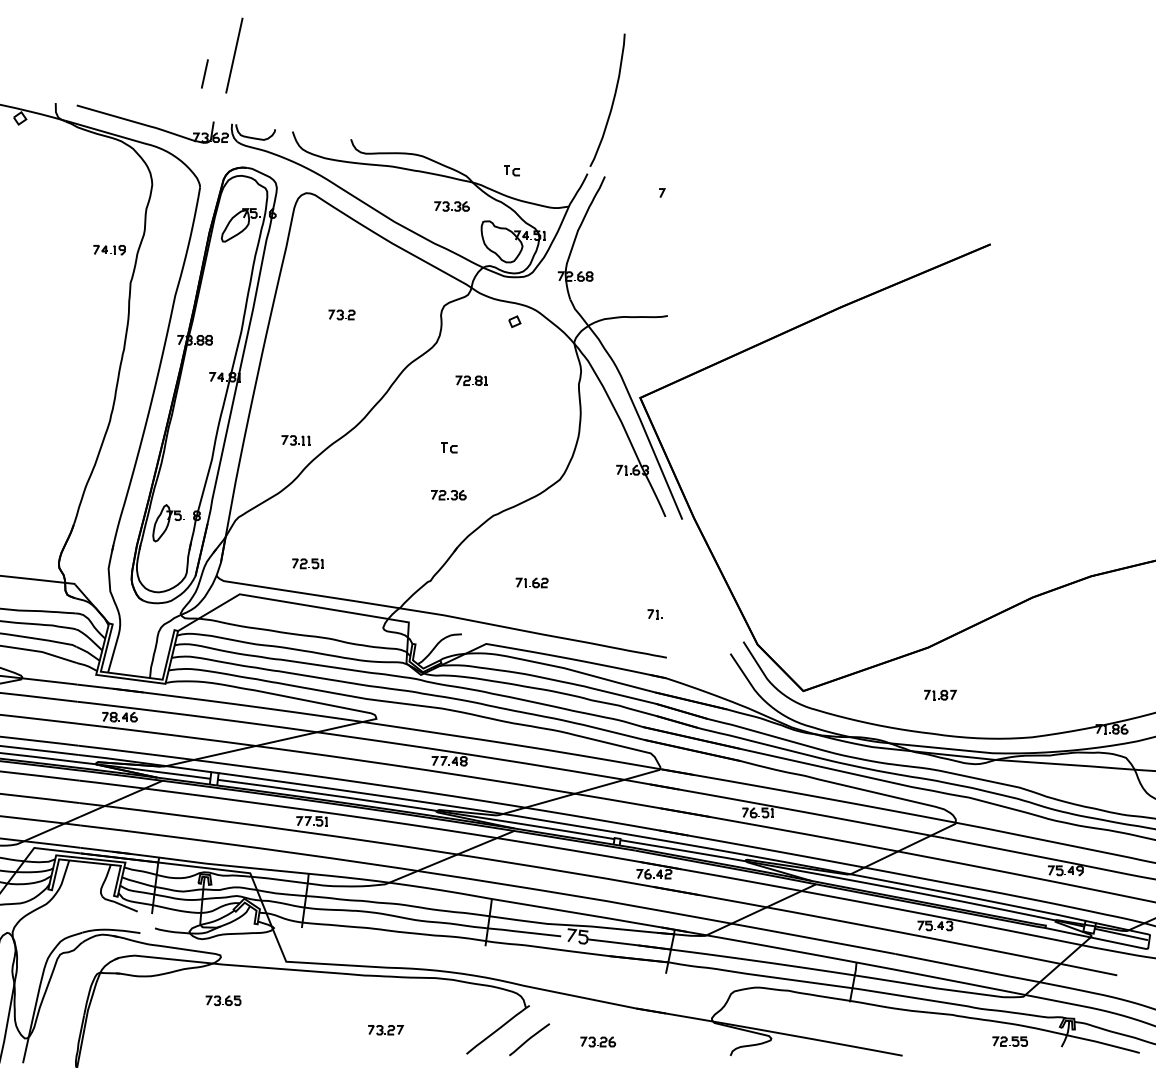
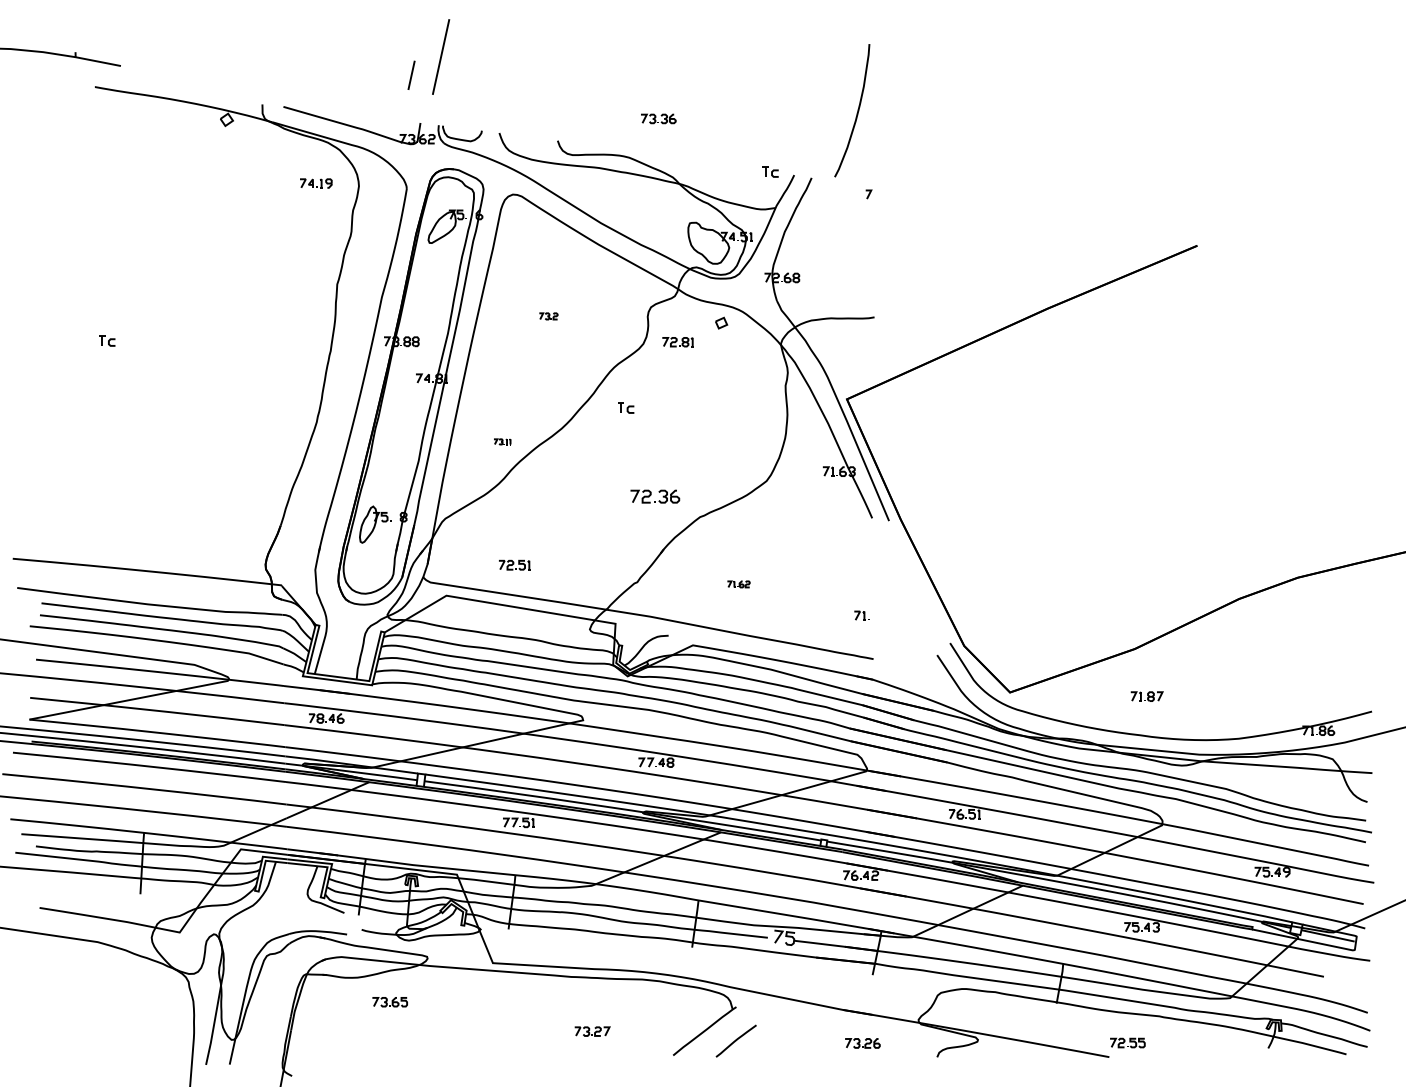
curve: (612, 100) -> (857, 110), moved
part: (511, 170) -> (770, 171), moved
part: (451, 206) -> (658, 118), moved
part: (109, 250) -> (316, 183), moved
part: (341, 315) -> (548, 316), size x0.7
part: (470, 381) -> (677, 342), moved
part: (295, 440) -> (502, 441), size x0.6
part: (449, 447) -> (626, 407), moved
part: (448, 495) -> (655, 496), size x1.4
part: (531, 583) -> (738, 584), size x0.7
part: (222, 1001) -> (389, 1002), moved
part: (1009, 1041) -> (1127, 1042), moved
part: (597, 1042) -> (862, 1043), moved

